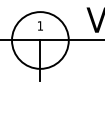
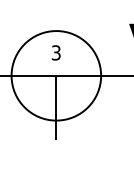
text: (40, 25) -> (56, 52), 1 -> 3

